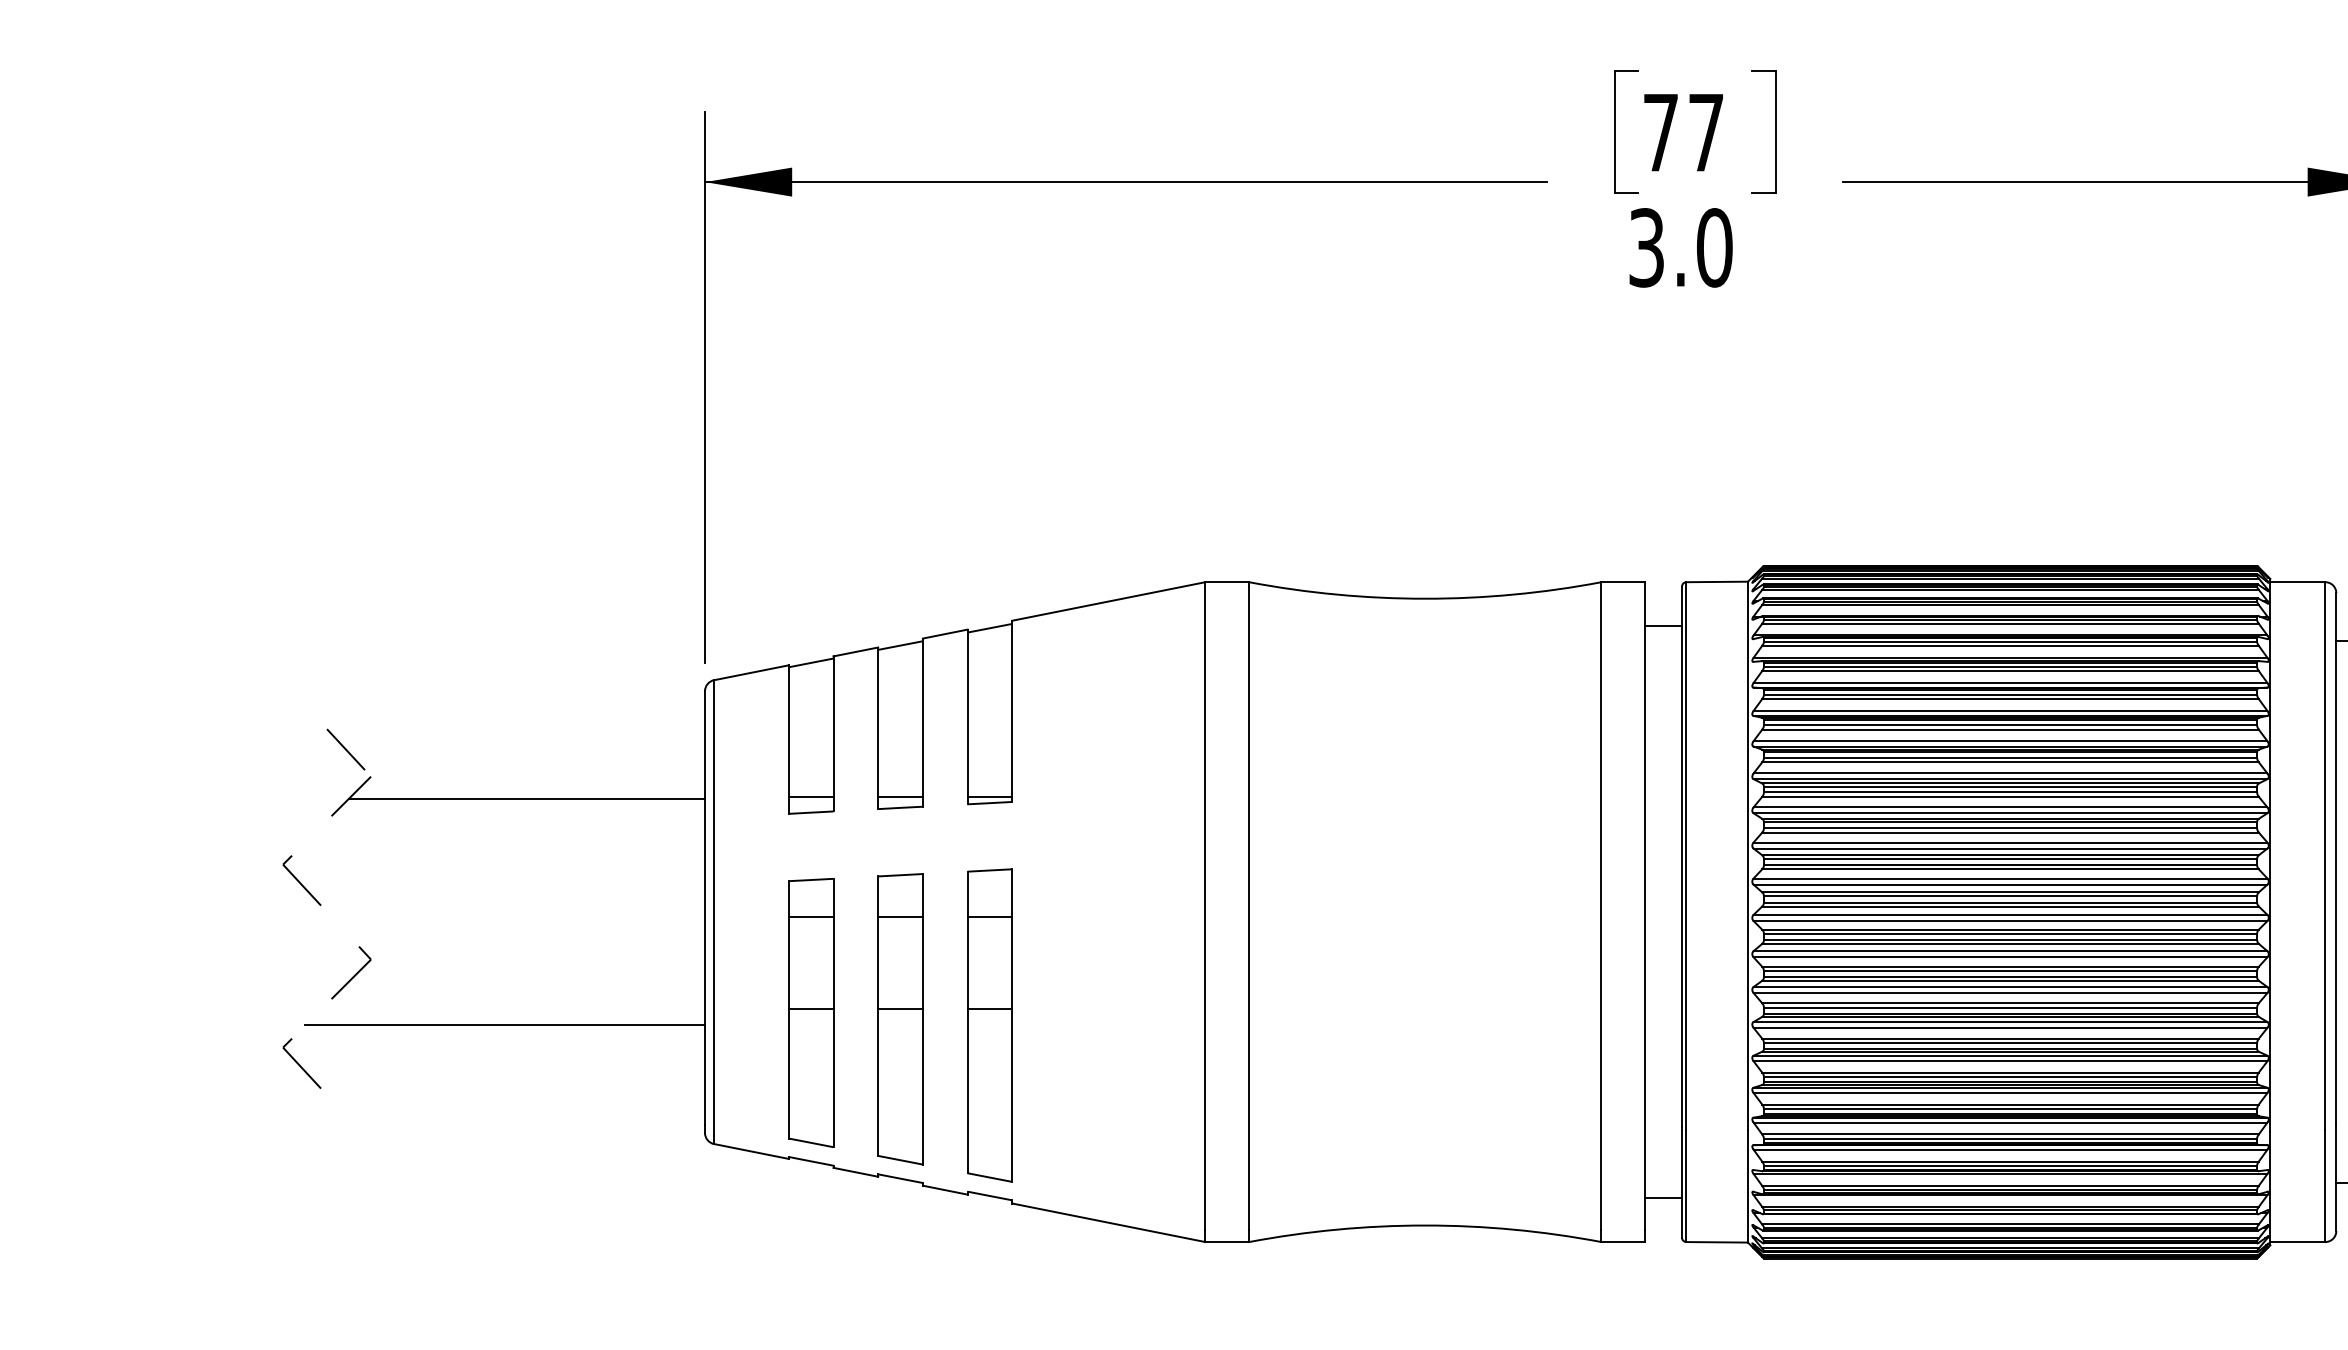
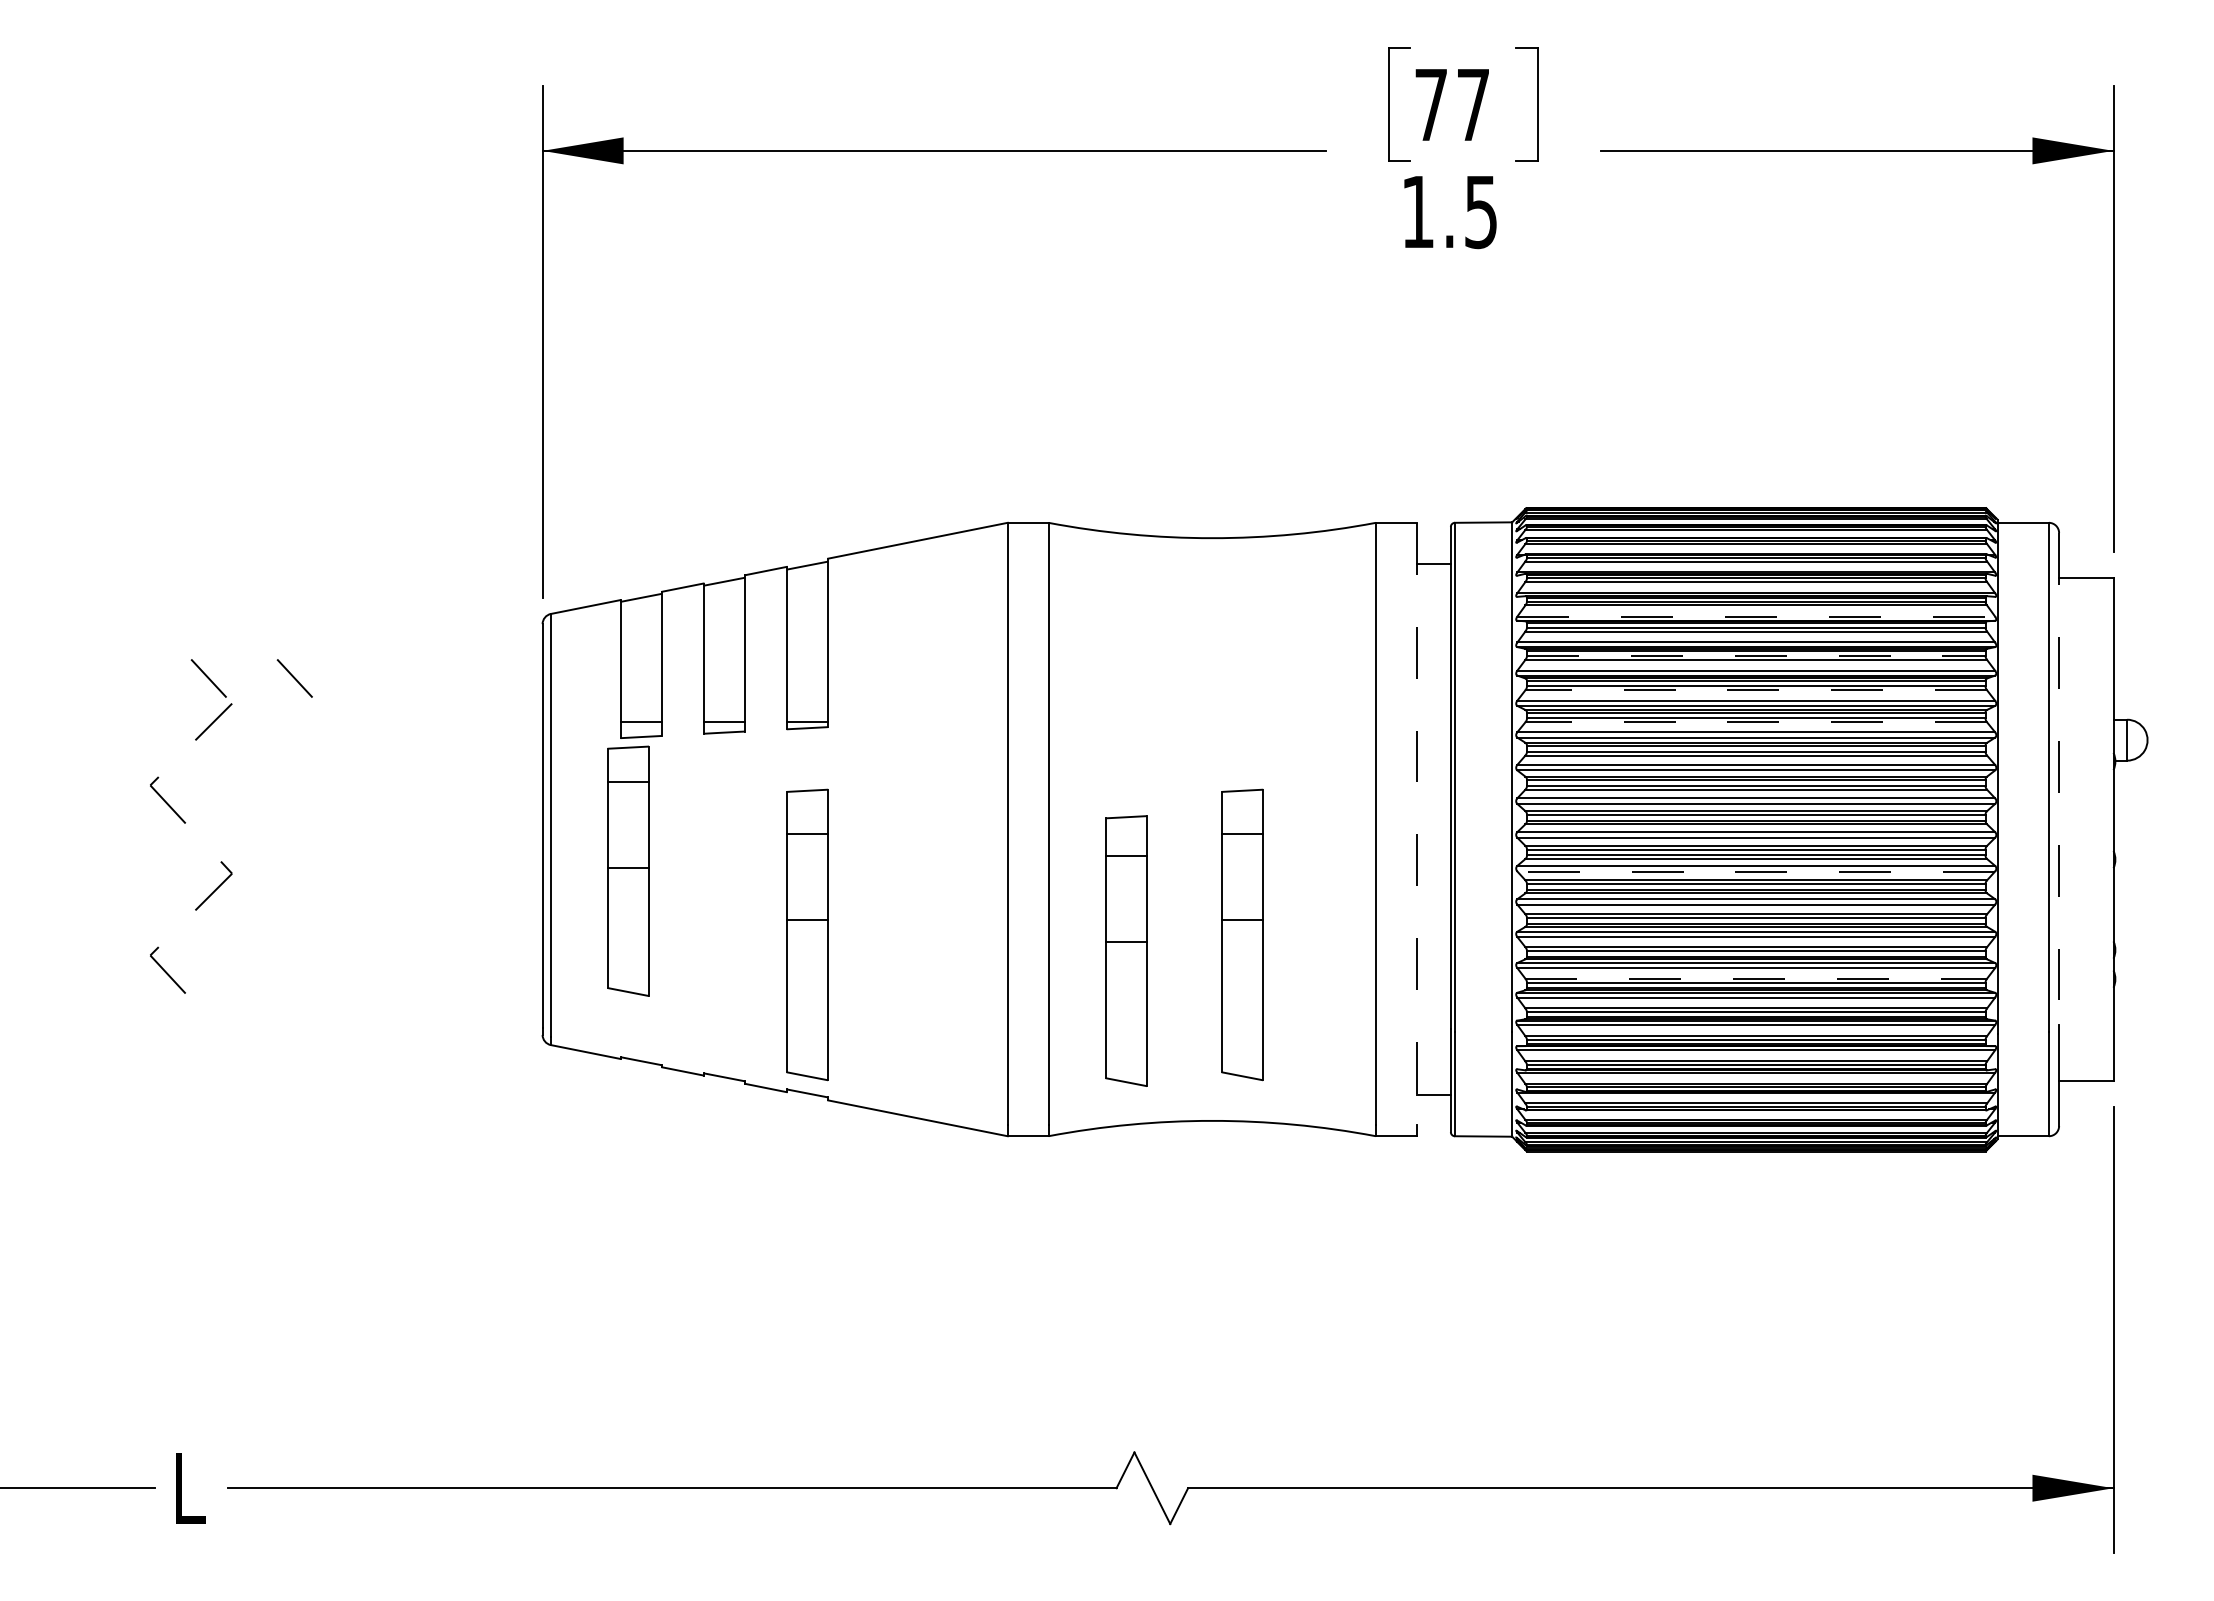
text: (1680, 248) -> (1449, 212), 3.0 -> 1.5
line: (2010, 682) -> (1756, 616), solid -> dashed
line: (2010, 724) -> (1756, 655), solid -> dashed
line: (438, 749) -> (294, 678), added
line: (2010, 762) -> (1756, 690), solid -> dashed
line: (2010, 796) -> (1756, 722), solid -> dashed
line: (526, 799) -> (376, 724), removed
line: (2336, 858) -> (2059, 779), solid -> dashed
line: (1645, 906) -> (1416, 824), solid -> dashed
line: (2010, 957) -> (1756, 871), solid -> dashed
part: (811, 1012) -> (628, 870), moved
part: (900, 1018) -> (1126, 950), moved
line: (504, 1025) -> (356, 934), removed
part: (1457, 1025) -> (1242, 934), added
line: (2010, 1072) -> (1756, 978), solid -> dashed

